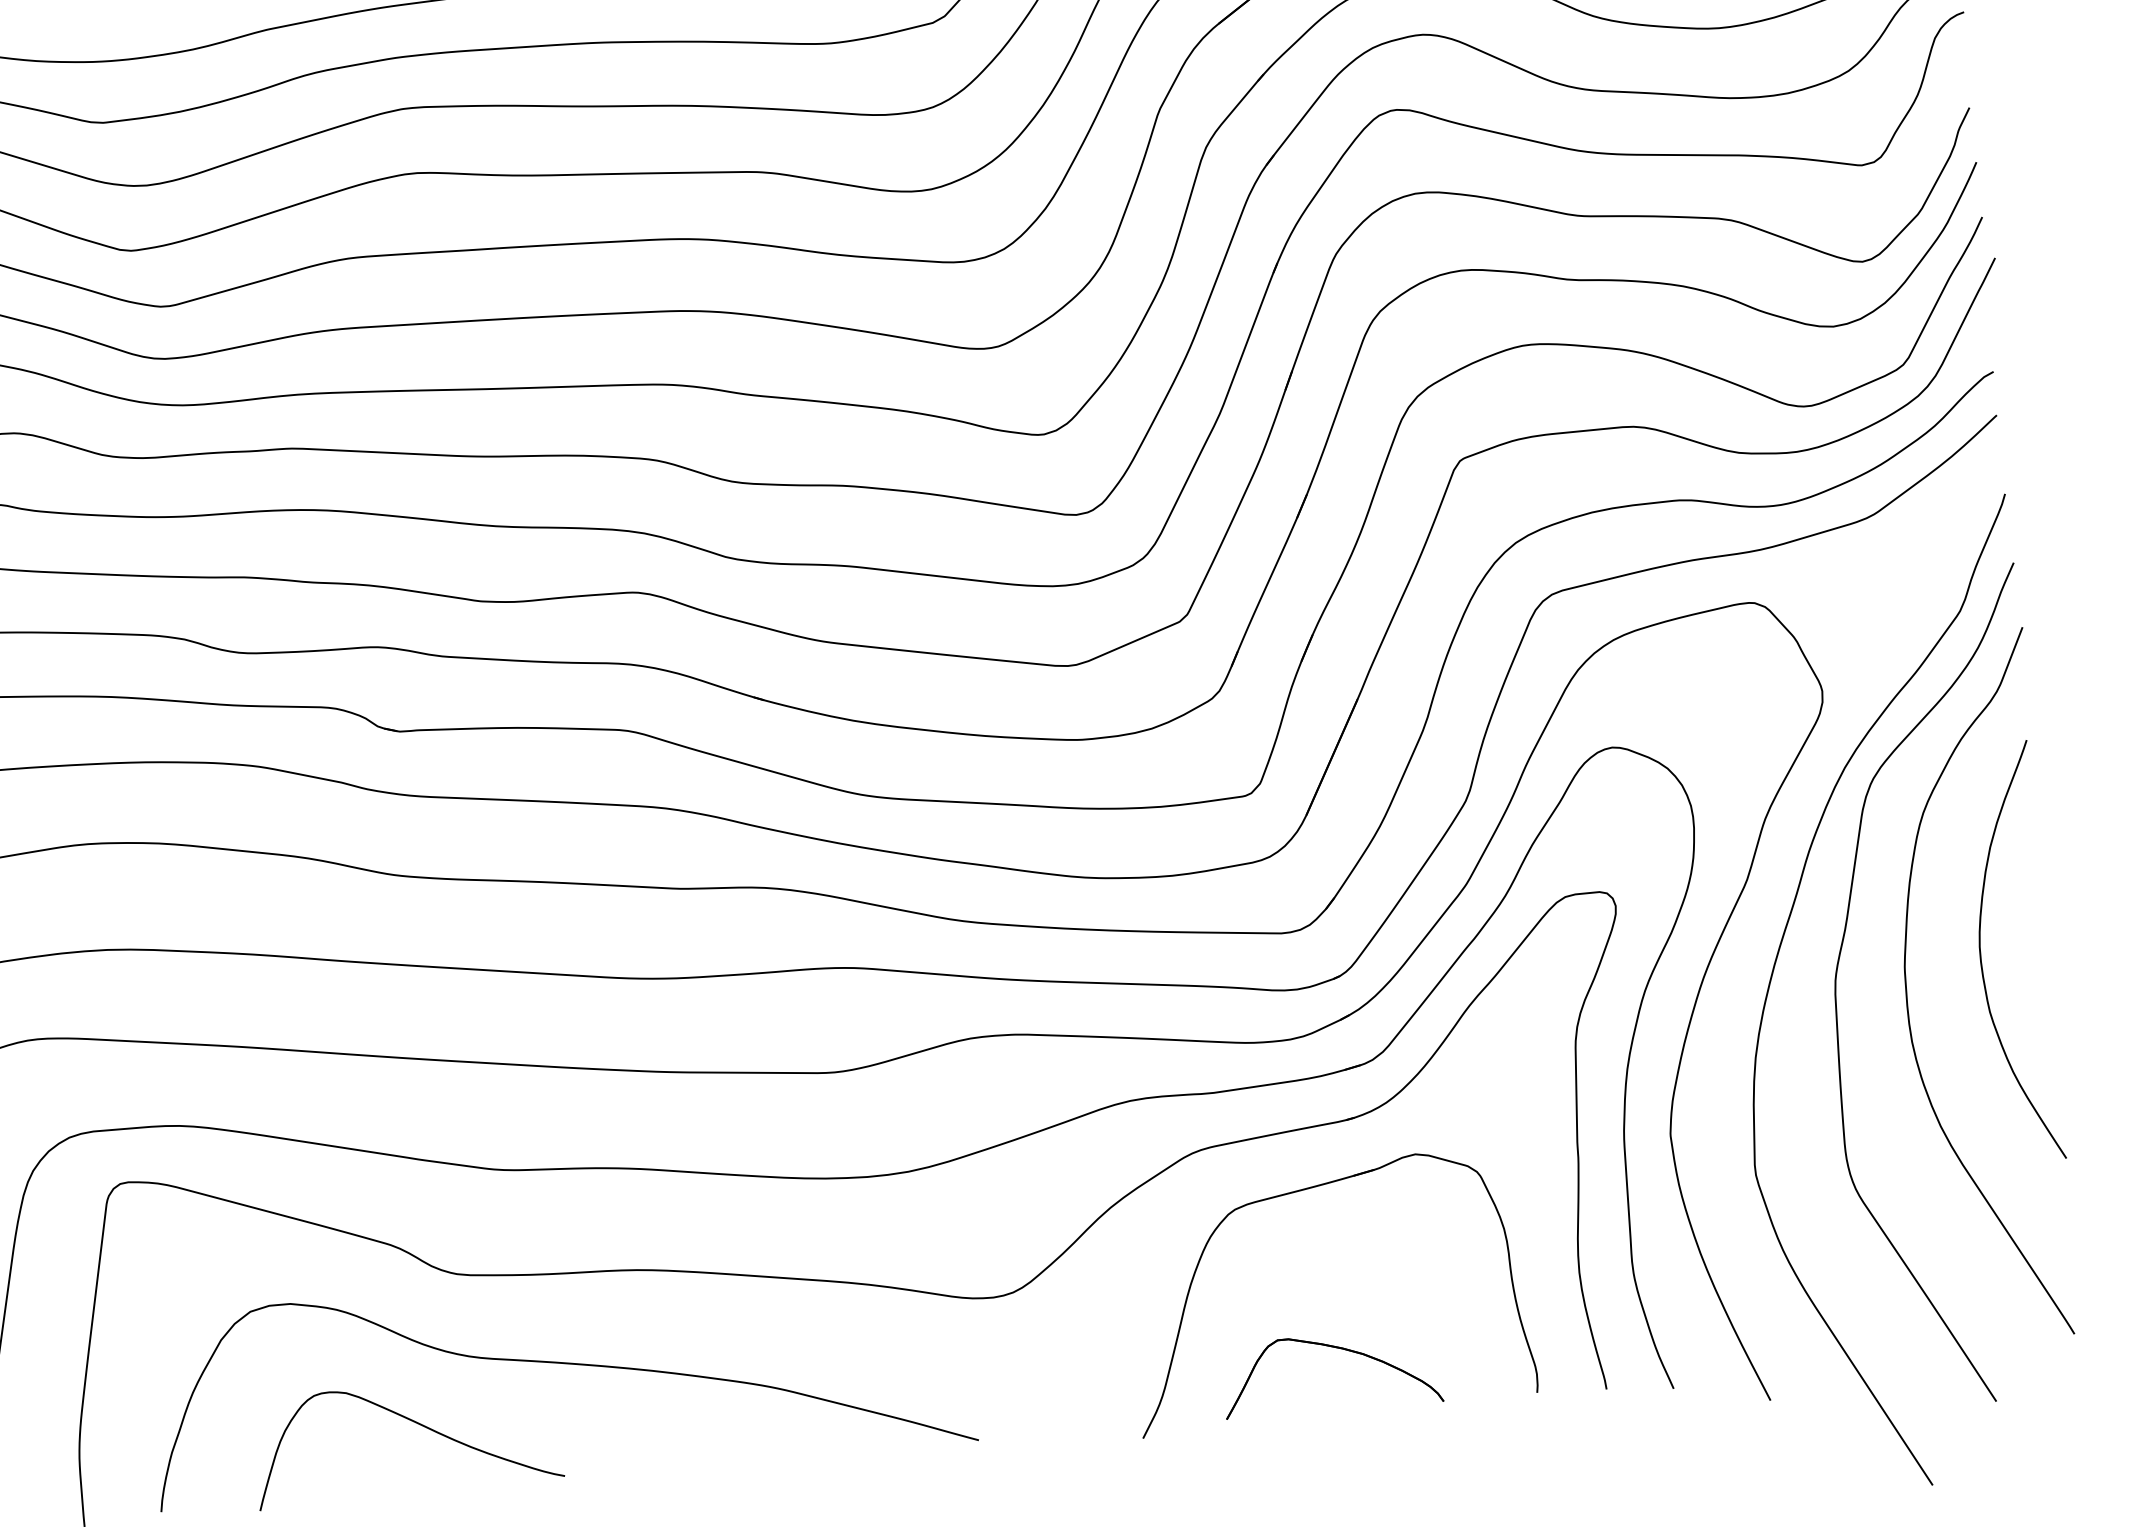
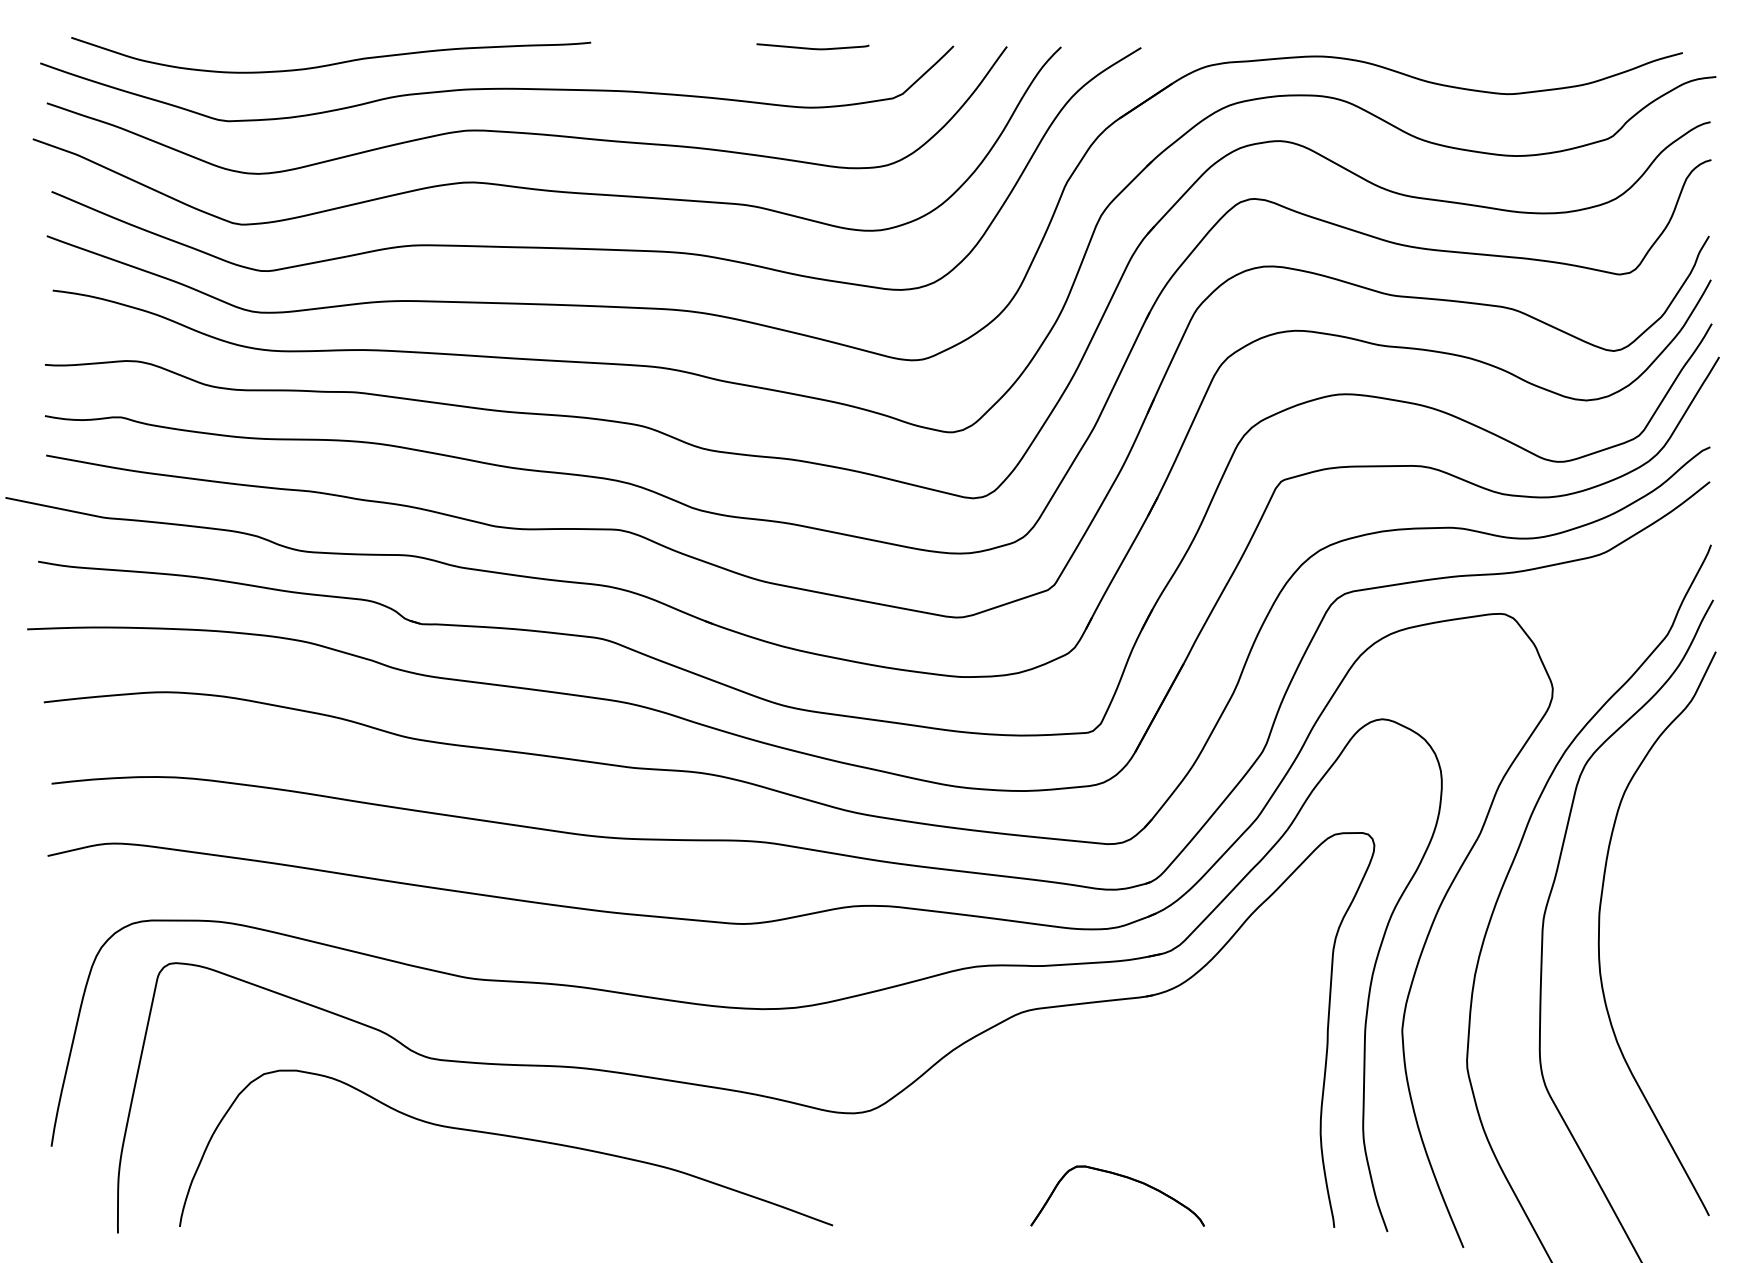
curve: (1981, 954) -> (1661, 908), removed
part: (1301, 1191) -> (1105, 1050), removed
curve: (418, 1425) -> (389, 1175), removed

